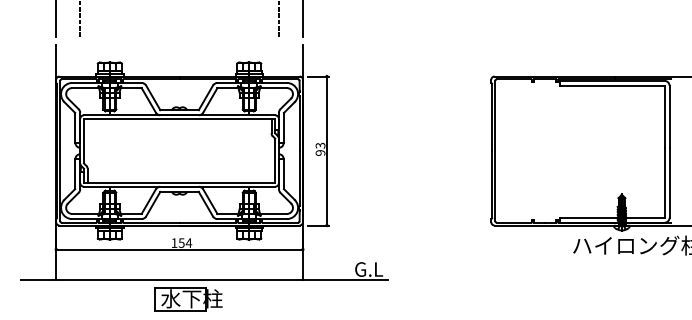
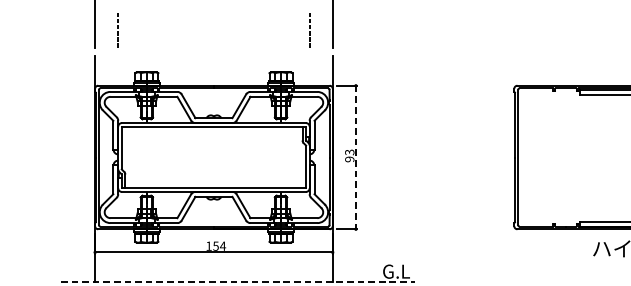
line: (326, 151) -> (355, 157), solid -> dashed
line: (204, 279) -> (237, 281), solid -> dashed

